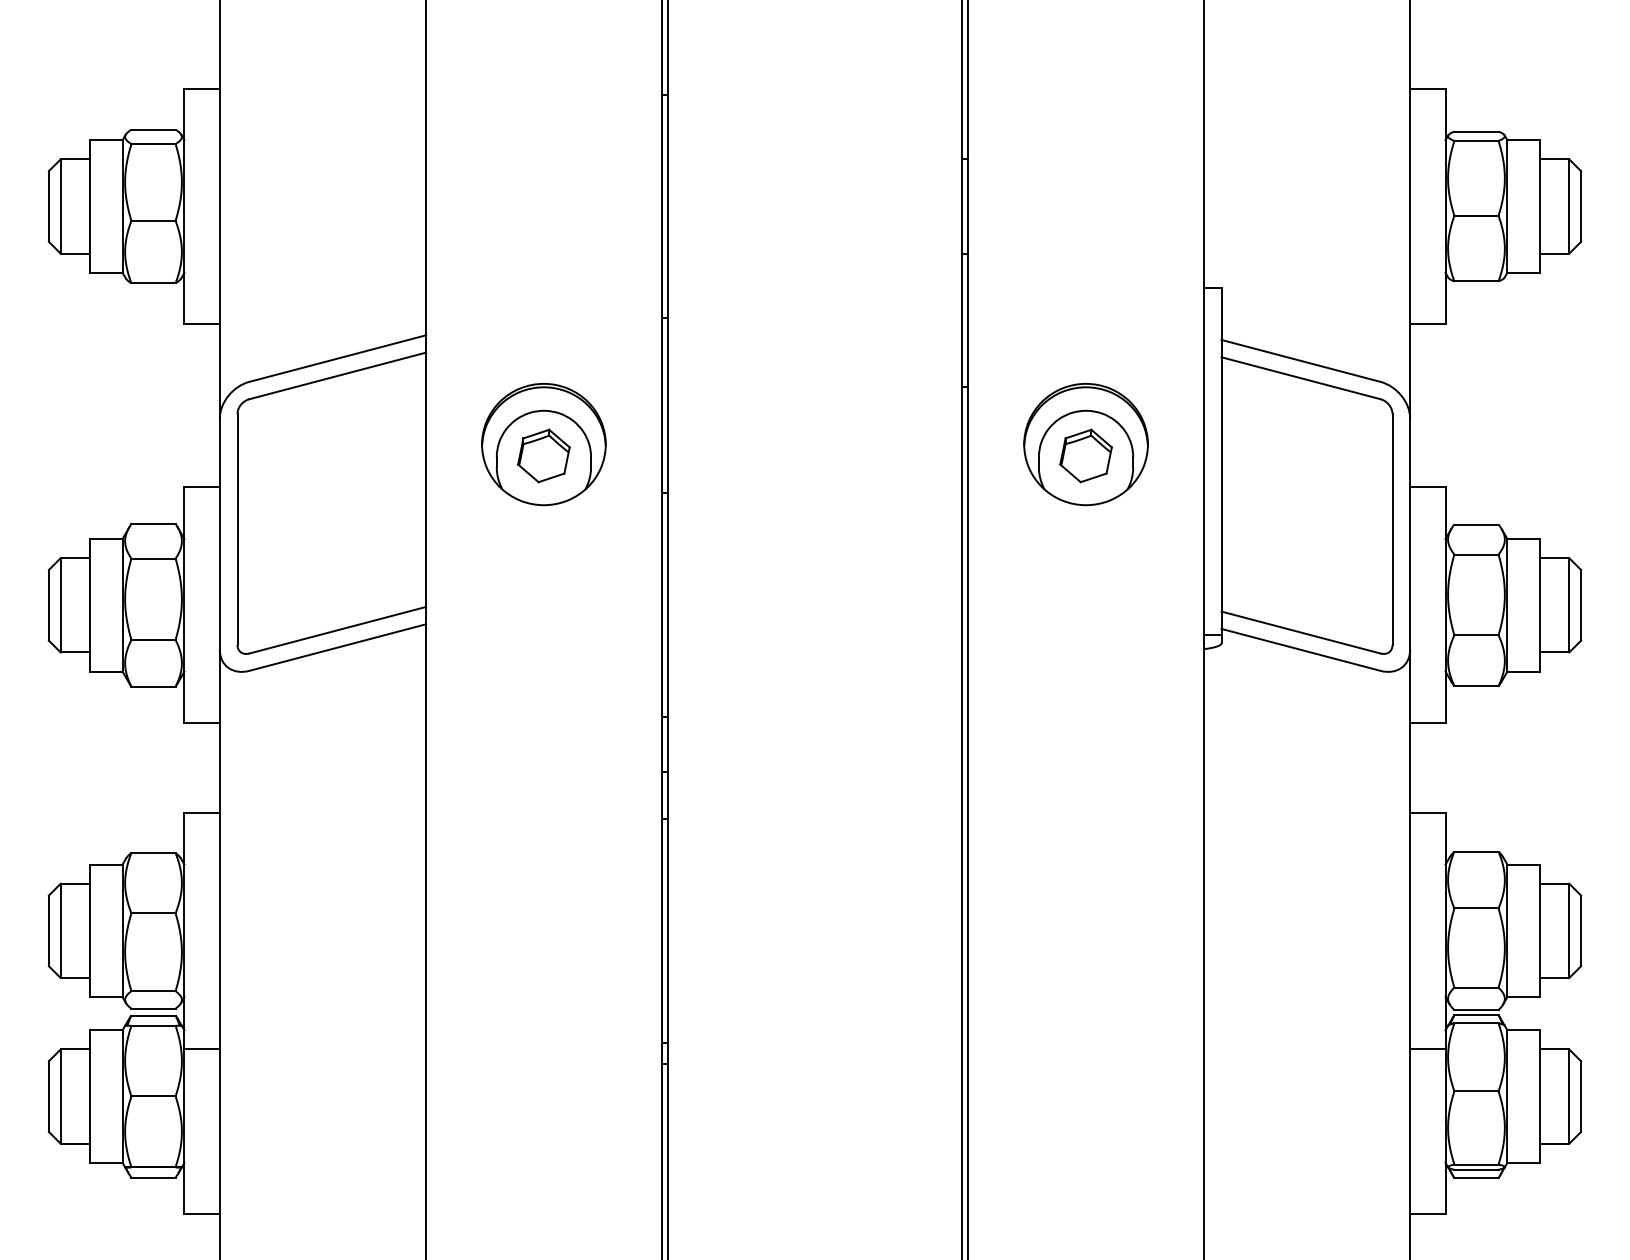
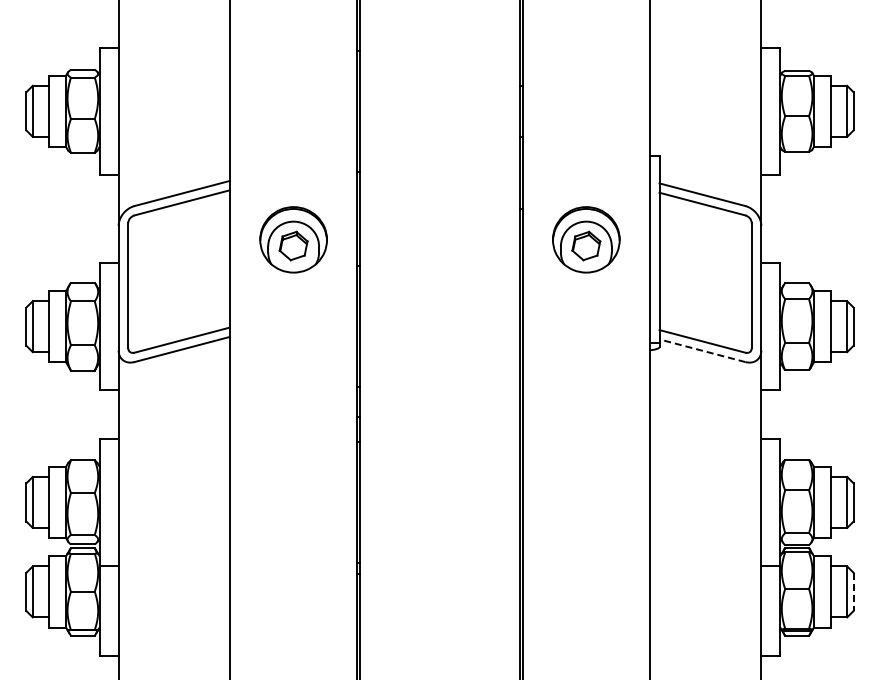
line: (1299, 649) -> (701, 350), solid -> dashed
line: (1580, 1097) -> (853, 592), solid -> dashed

